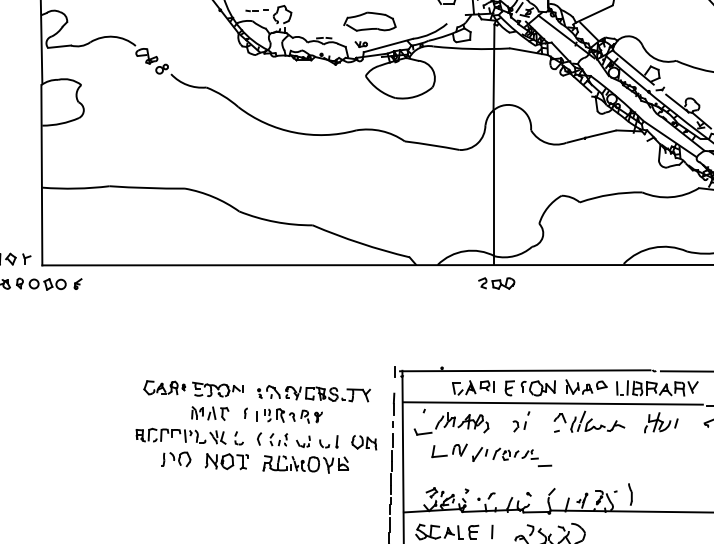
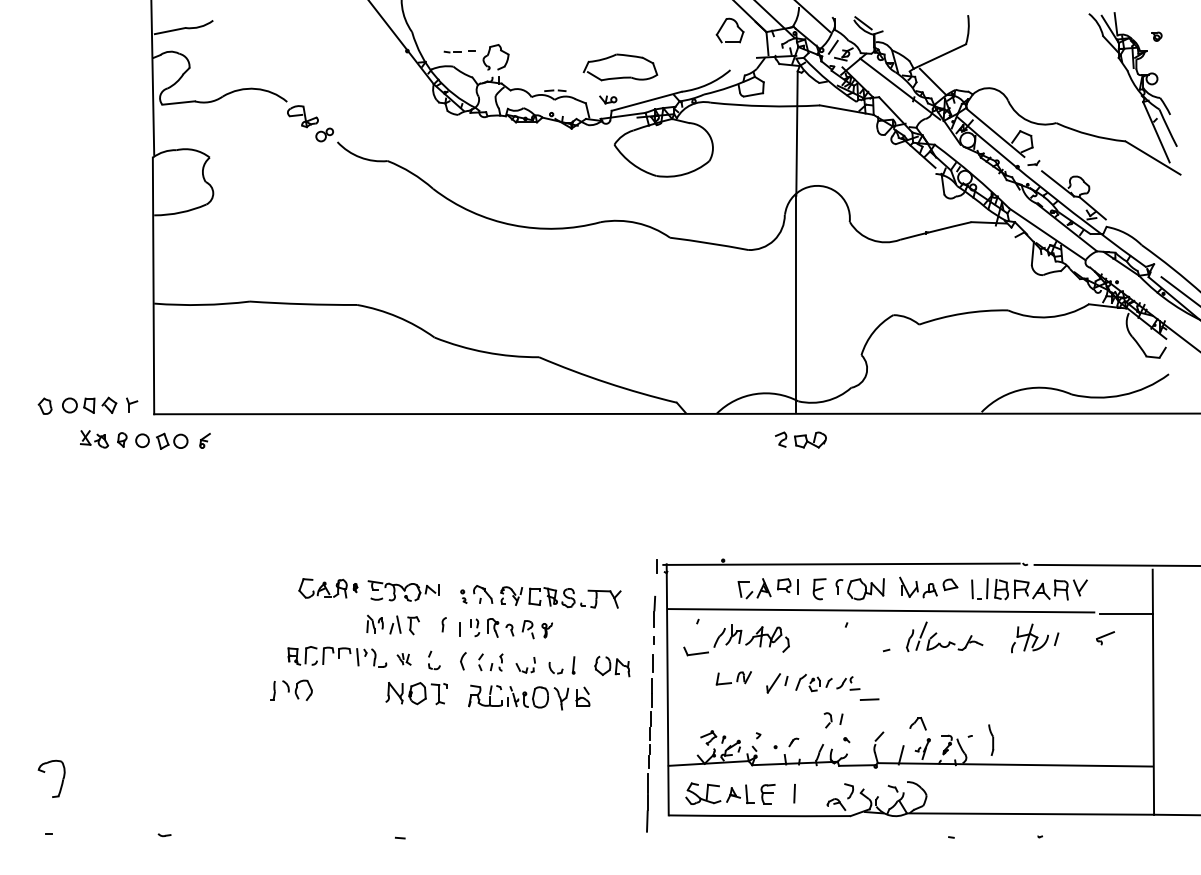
part: (559, 418) -> (917, 723), moved
part: (519, 426) -> (833, 720), moved
part: (217, 437) -> (403, 659), size x0.6
part: (449, 451) -> (733, 678), size x0.7
part: (176, 458) -> (291, 689), moved

